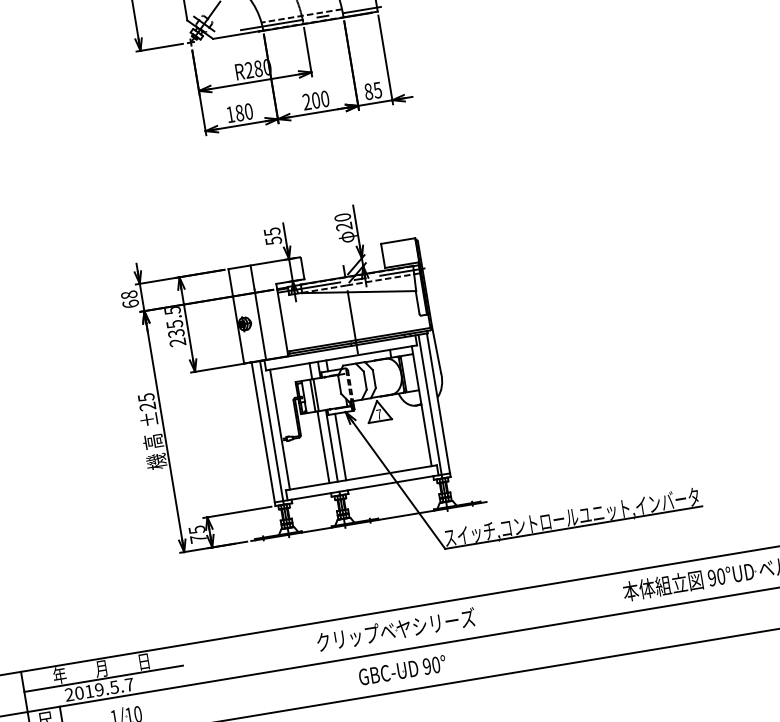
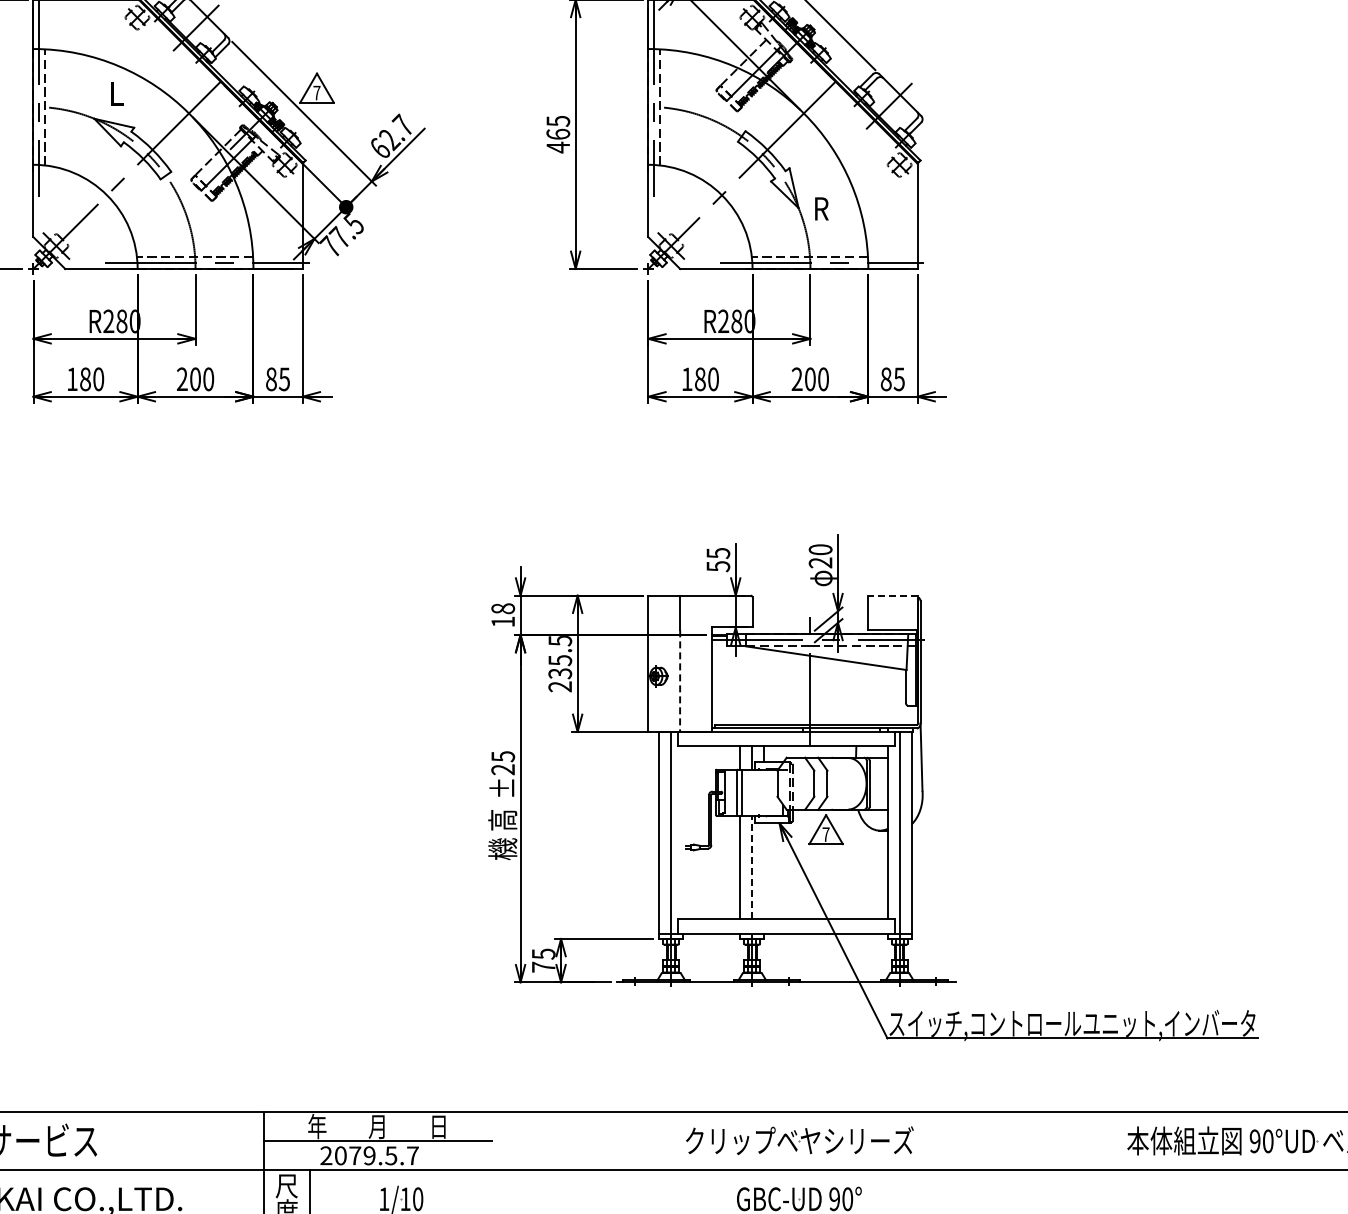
line: (397, 241) -> (892, 595), solid -> dashed
text: (130, 303) -> (503, 621), 68 -> 18
line: (260, 325) -> (680, 681), solid -> dashed
line: (280, 429) -> (683, 832), removed
line: (331, 445) -> (752, 867), solid -> dashed
line: (340, 447) -> (764, 871), removed
text: (89, 691) -> (355, 1155), 2019.5.7 -> 2079.5.7

